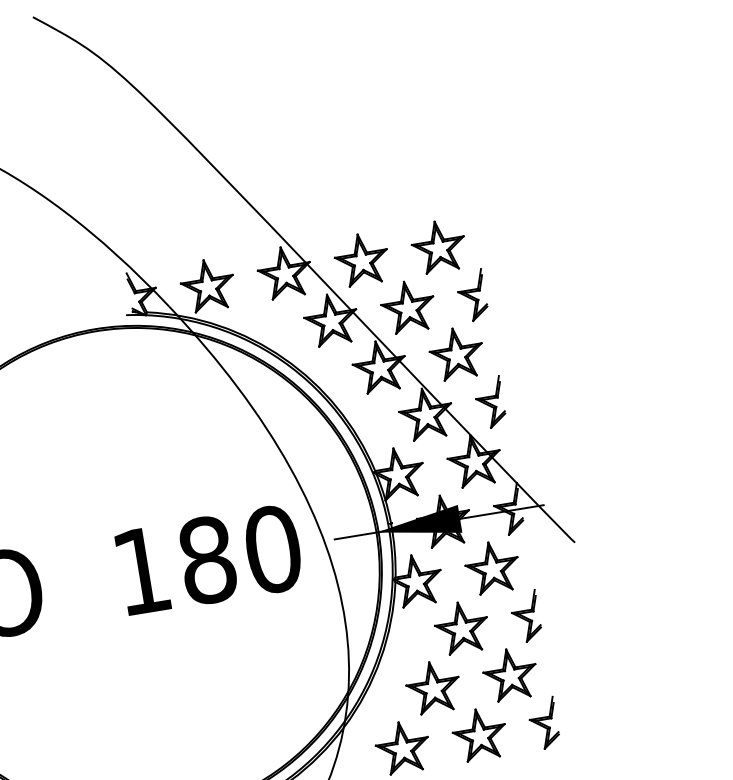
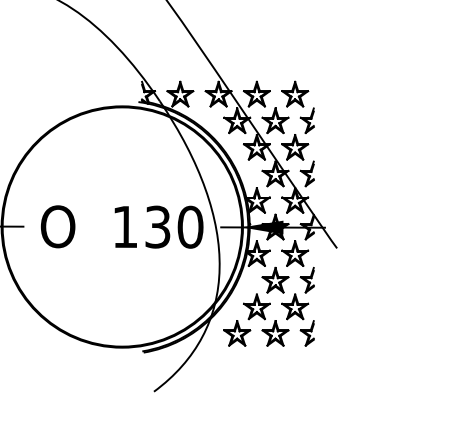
text: (206, 559) -> (157, 226), 180 -> 130

